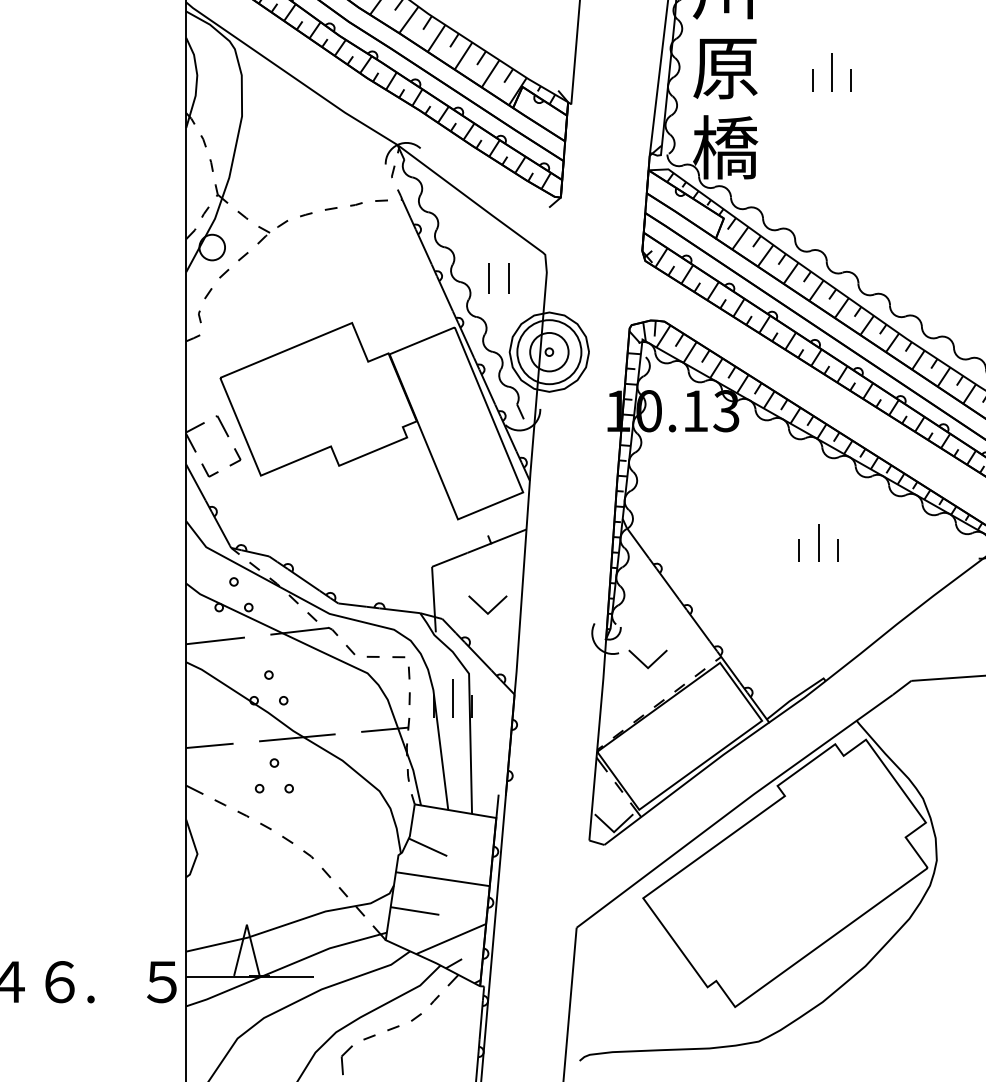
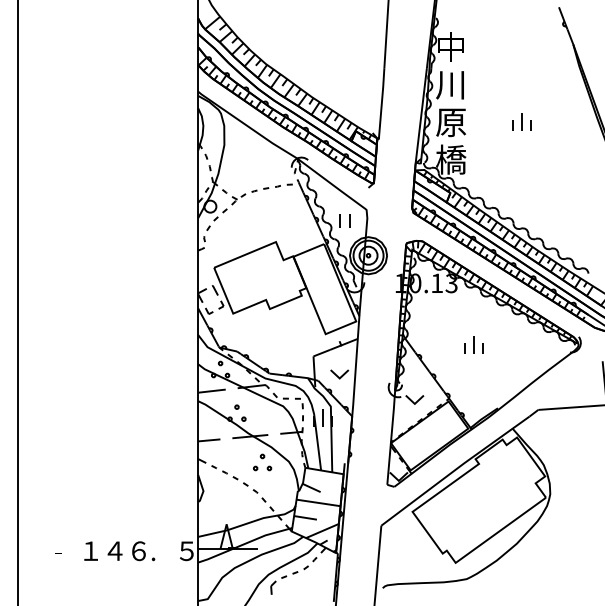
part: (830, 72) -> (521, 121), moved
part: (817, 541) -> (473, 344), moved
part: (274, 775) -> (262, 462), moved

